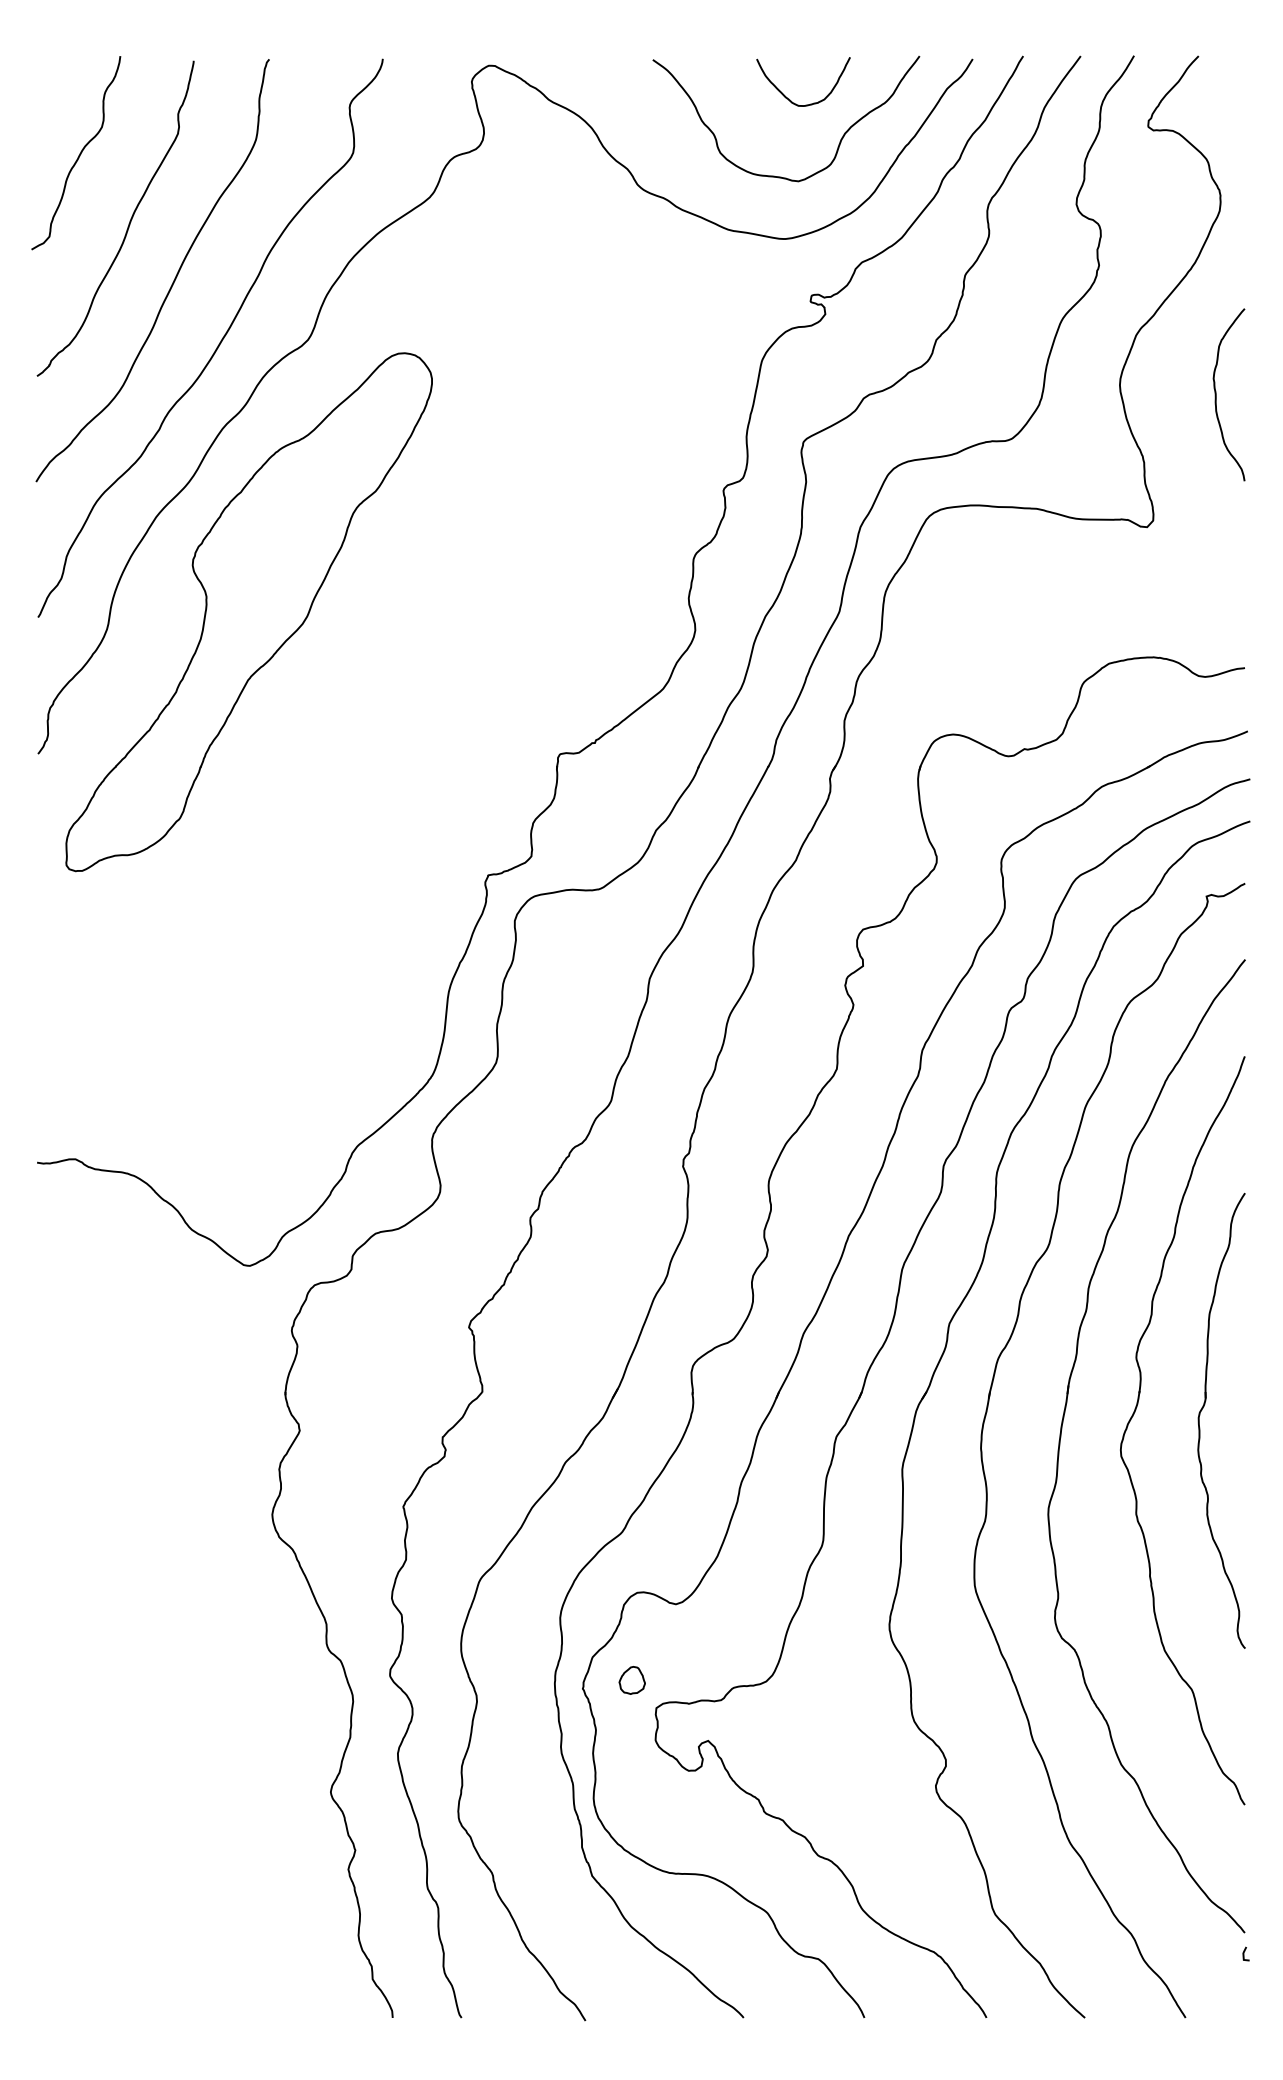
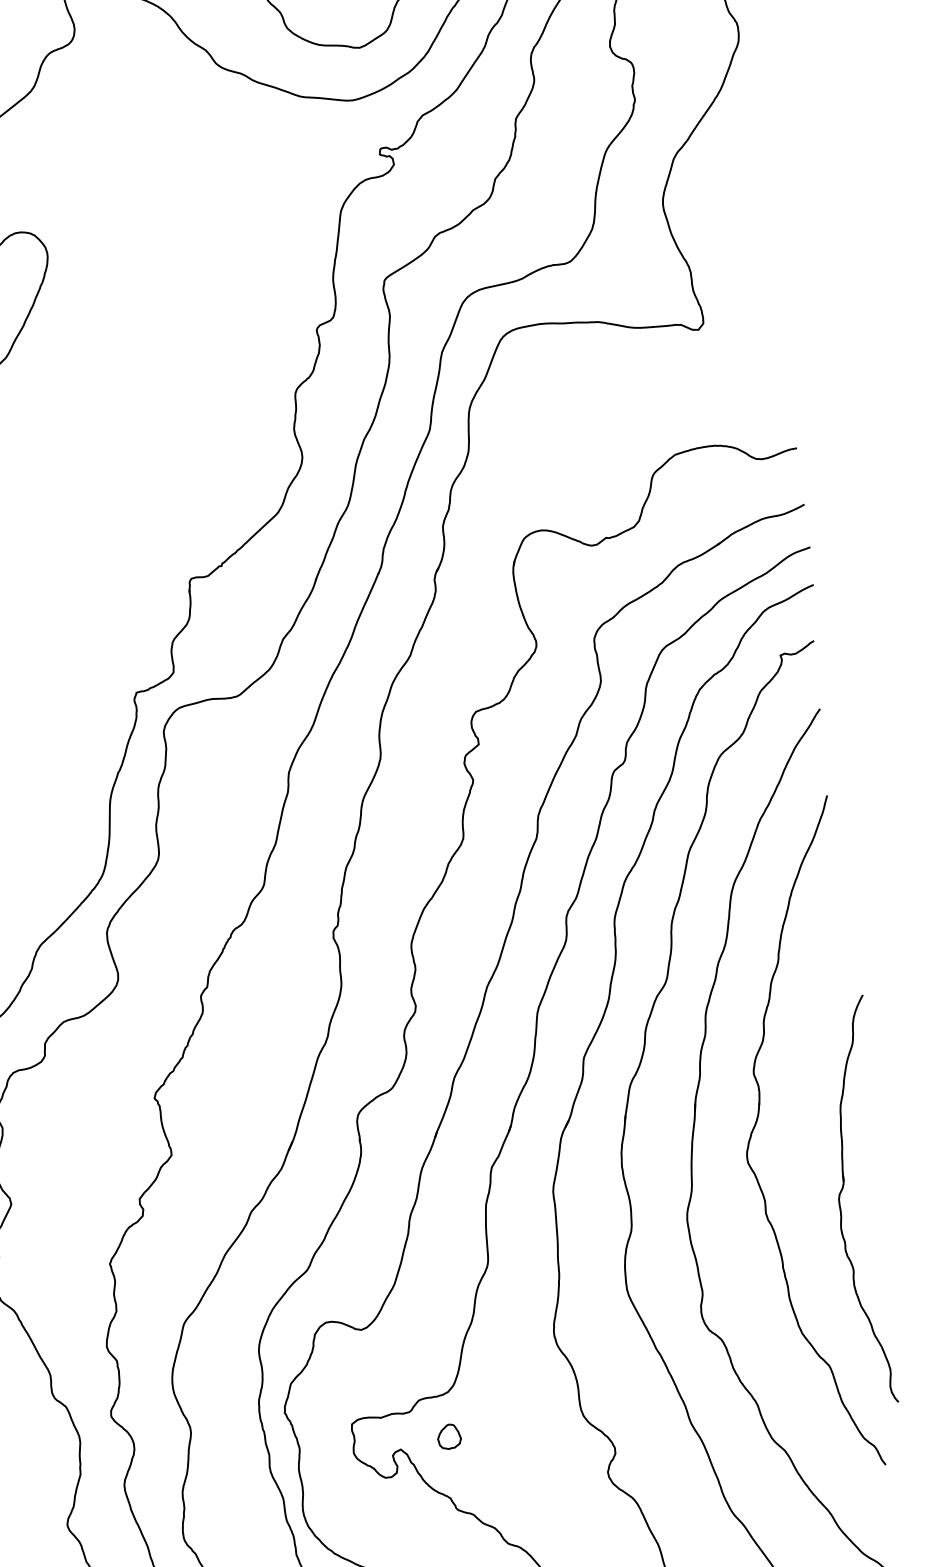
curve: (1216, 394) -> (750, 205), removed
part: (1202, 1410) -> (841, 1192), moved
part: (631, 1680) -> (448, 1436), moved

